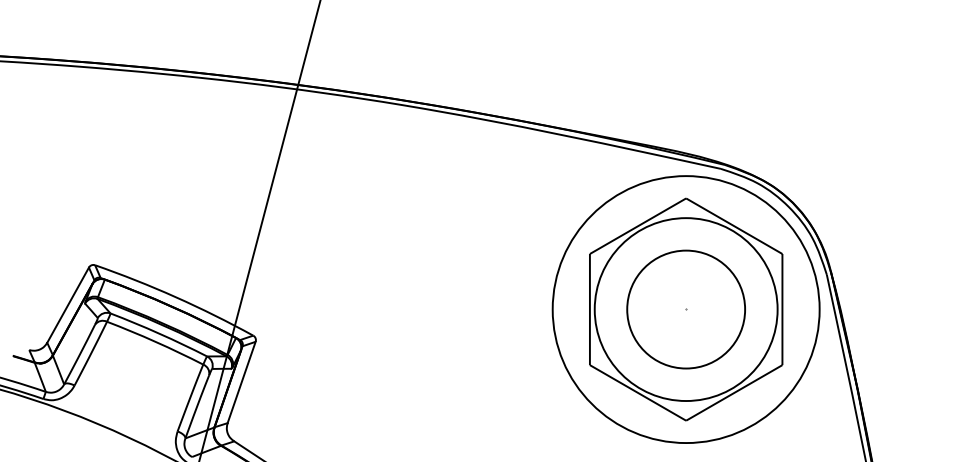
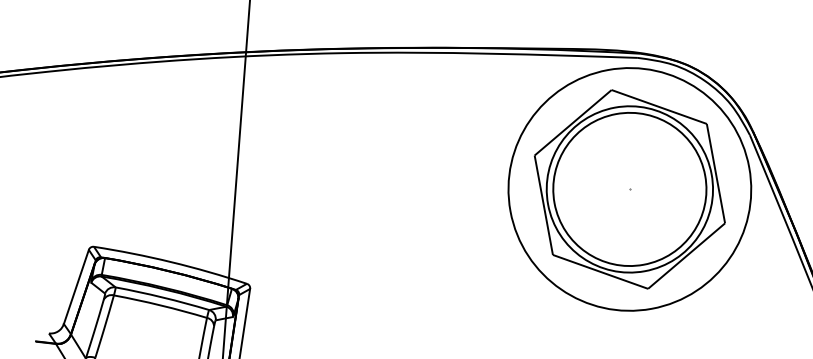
circle: (685, 309) -> (629, 189), size x1.43

